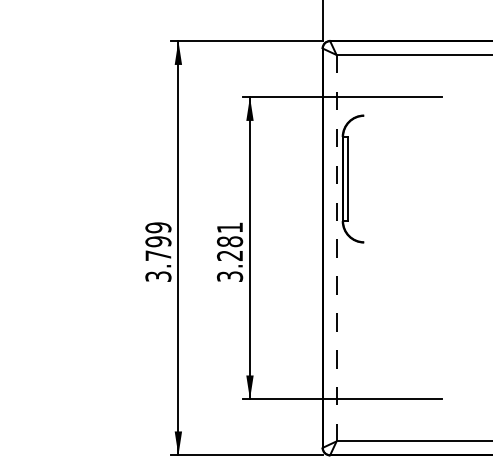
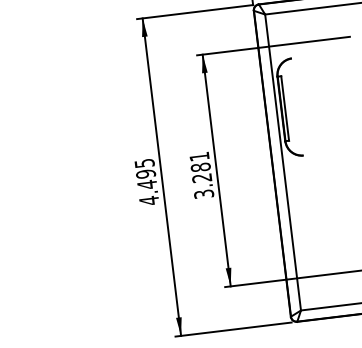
line: (336, 248) -> (283, 162), dashed -> solid
text: (158, 252) -> (147, 182), 3.799 -> 4.495

